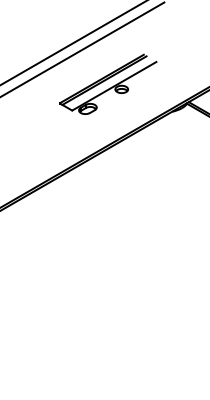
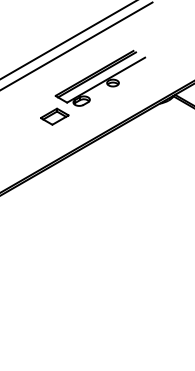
part: (58, 125) -> (54, 116), added

